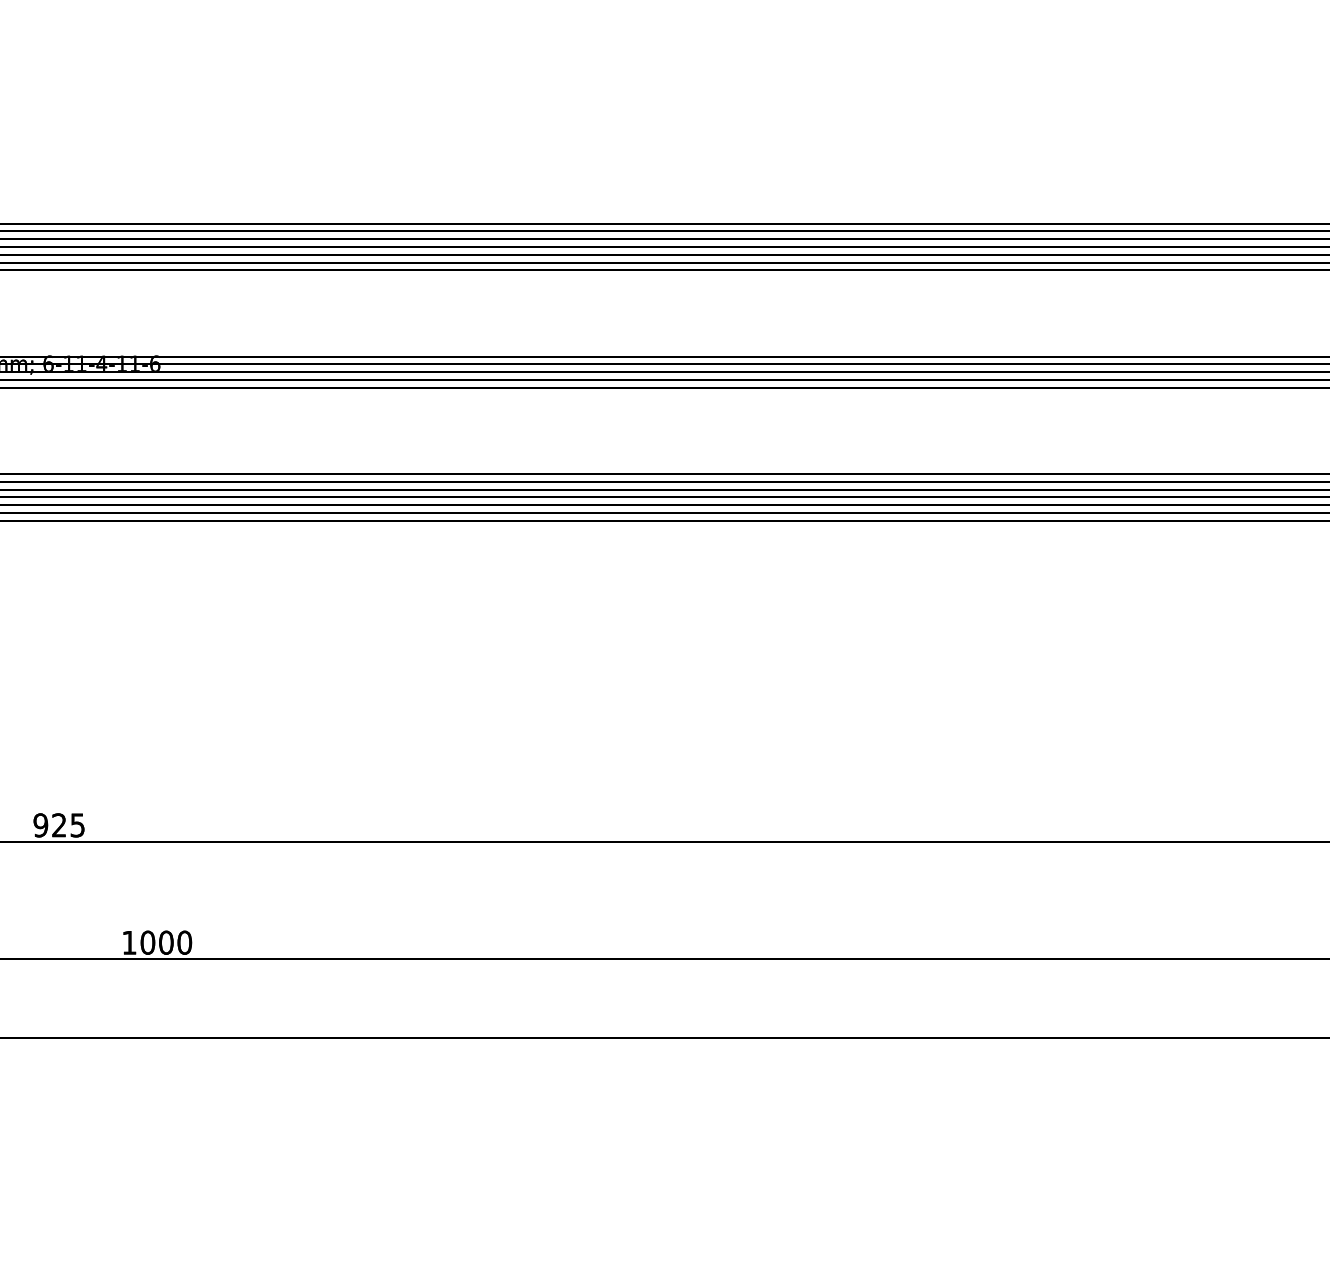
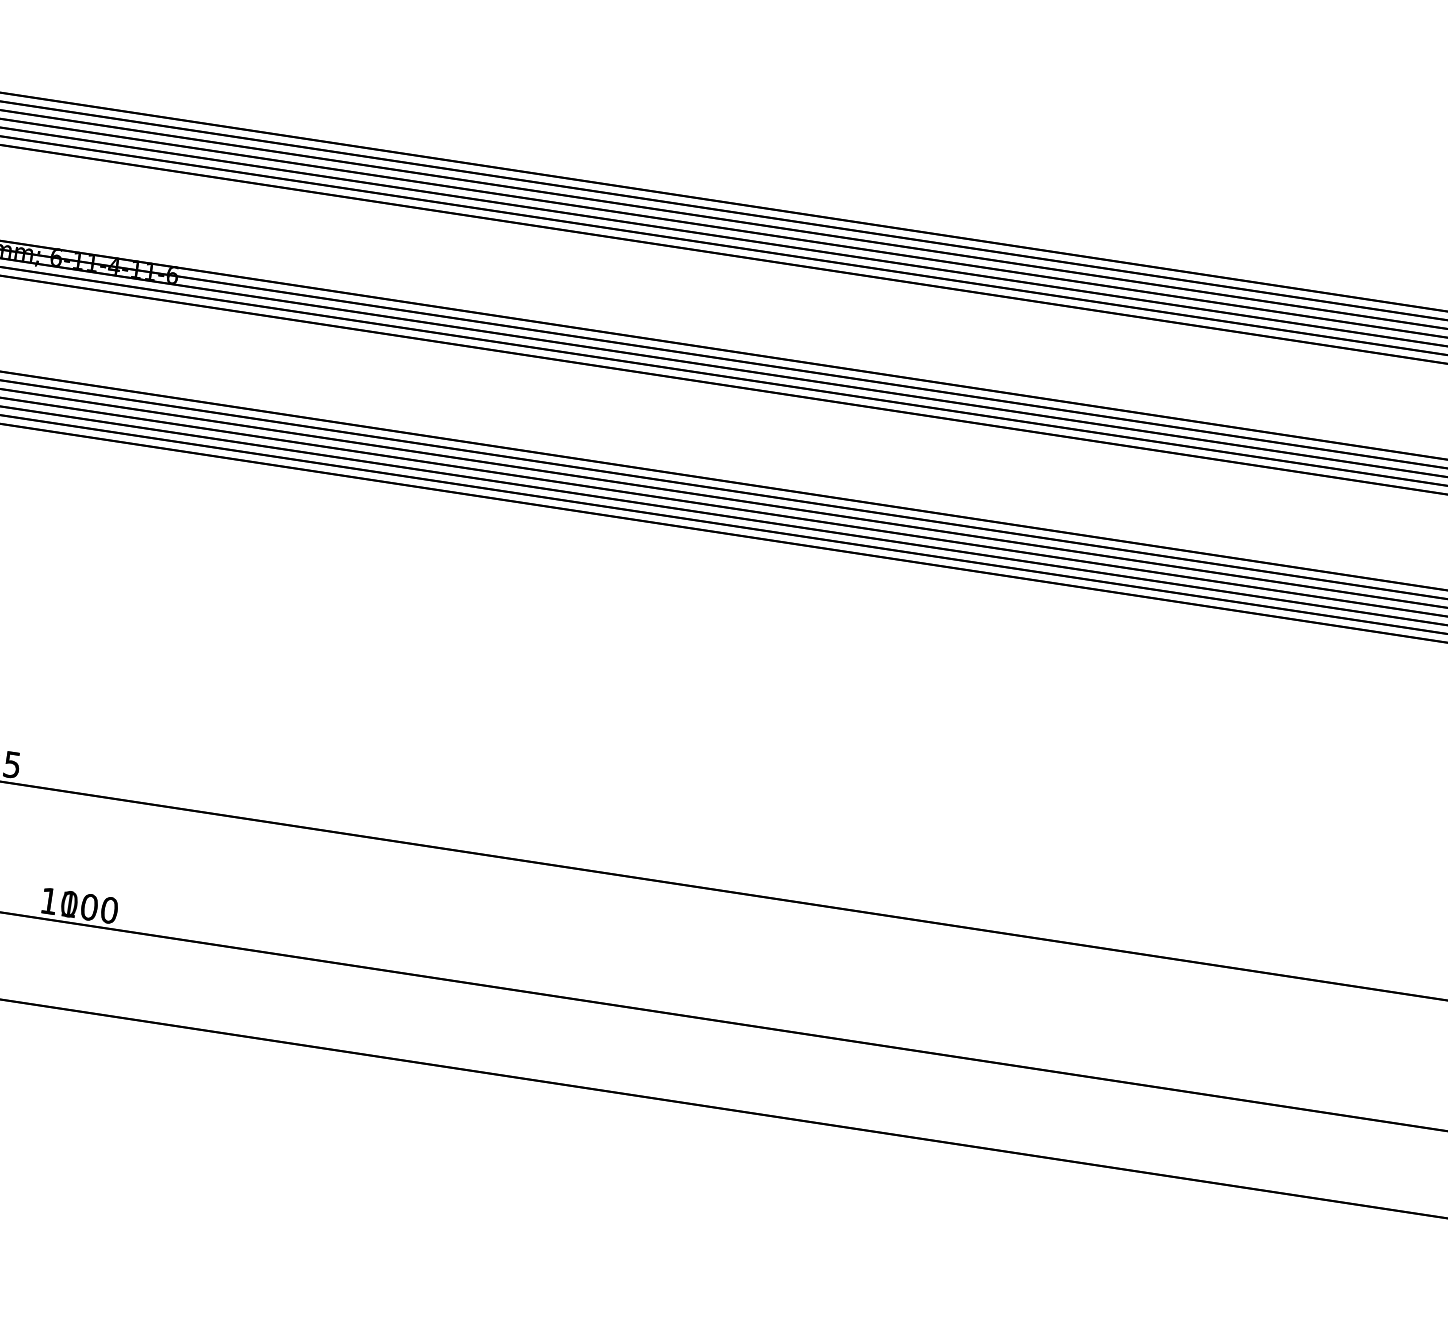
text: (147, 942) -> (68, 903), 1000 -> 1100

